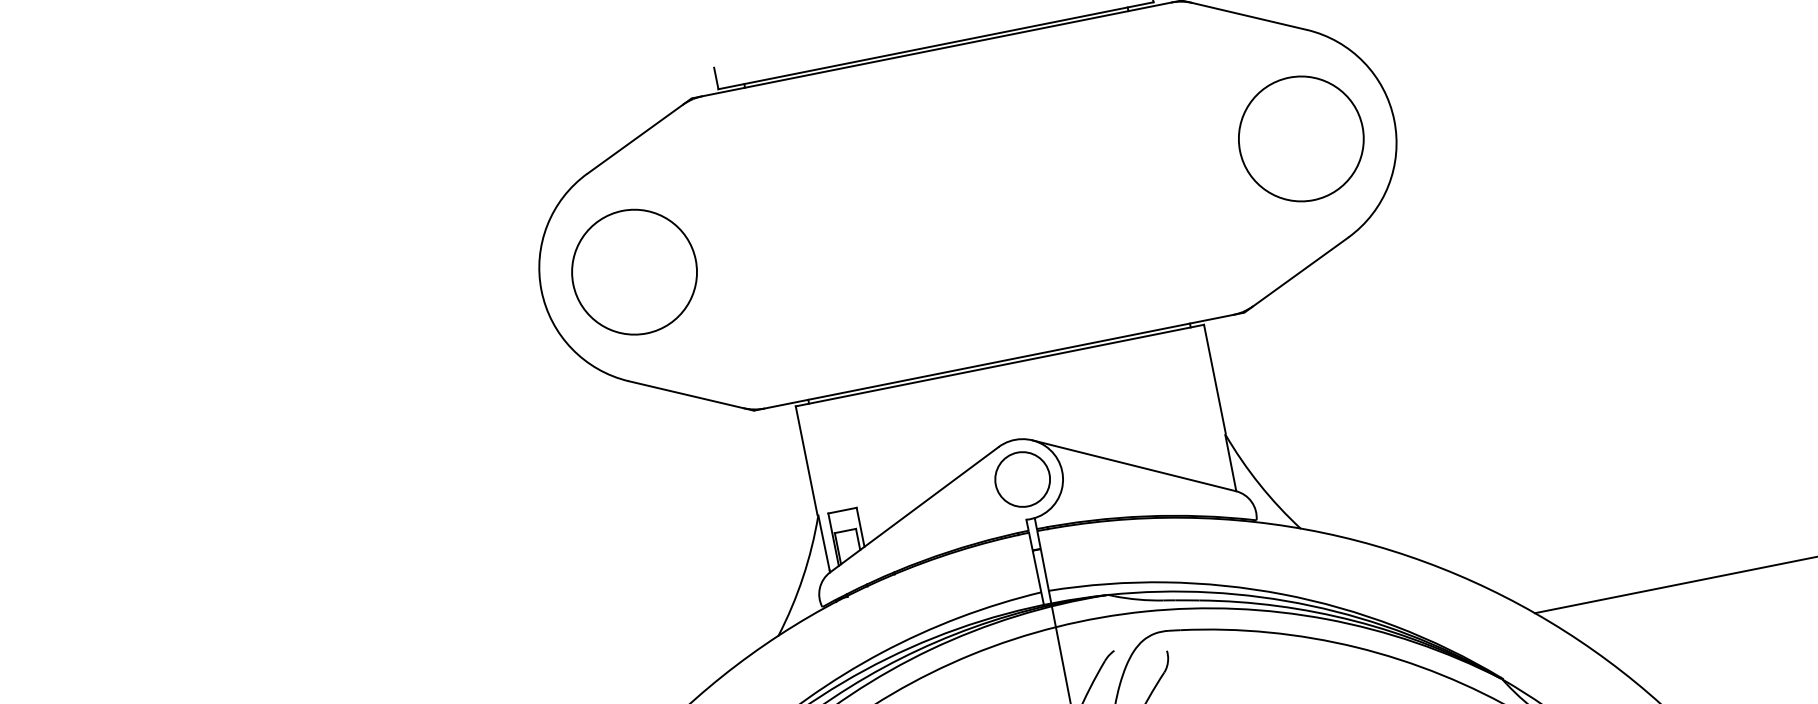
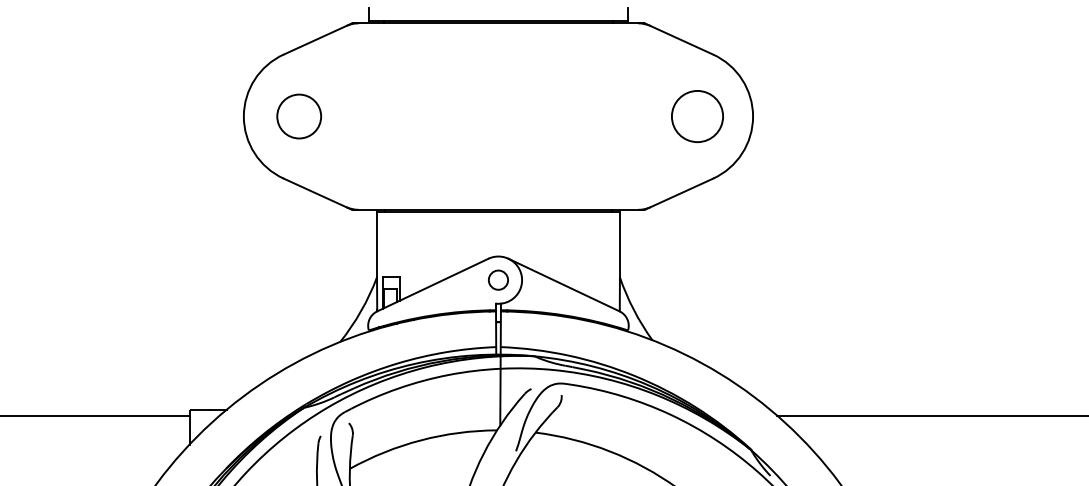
circle: (1301, 138) -> (697, 116), size x0.7
circle: (633, 272) -> (298, 116), size x0.6
circle: (1022, 480) -> (498, 280), size x0.6

